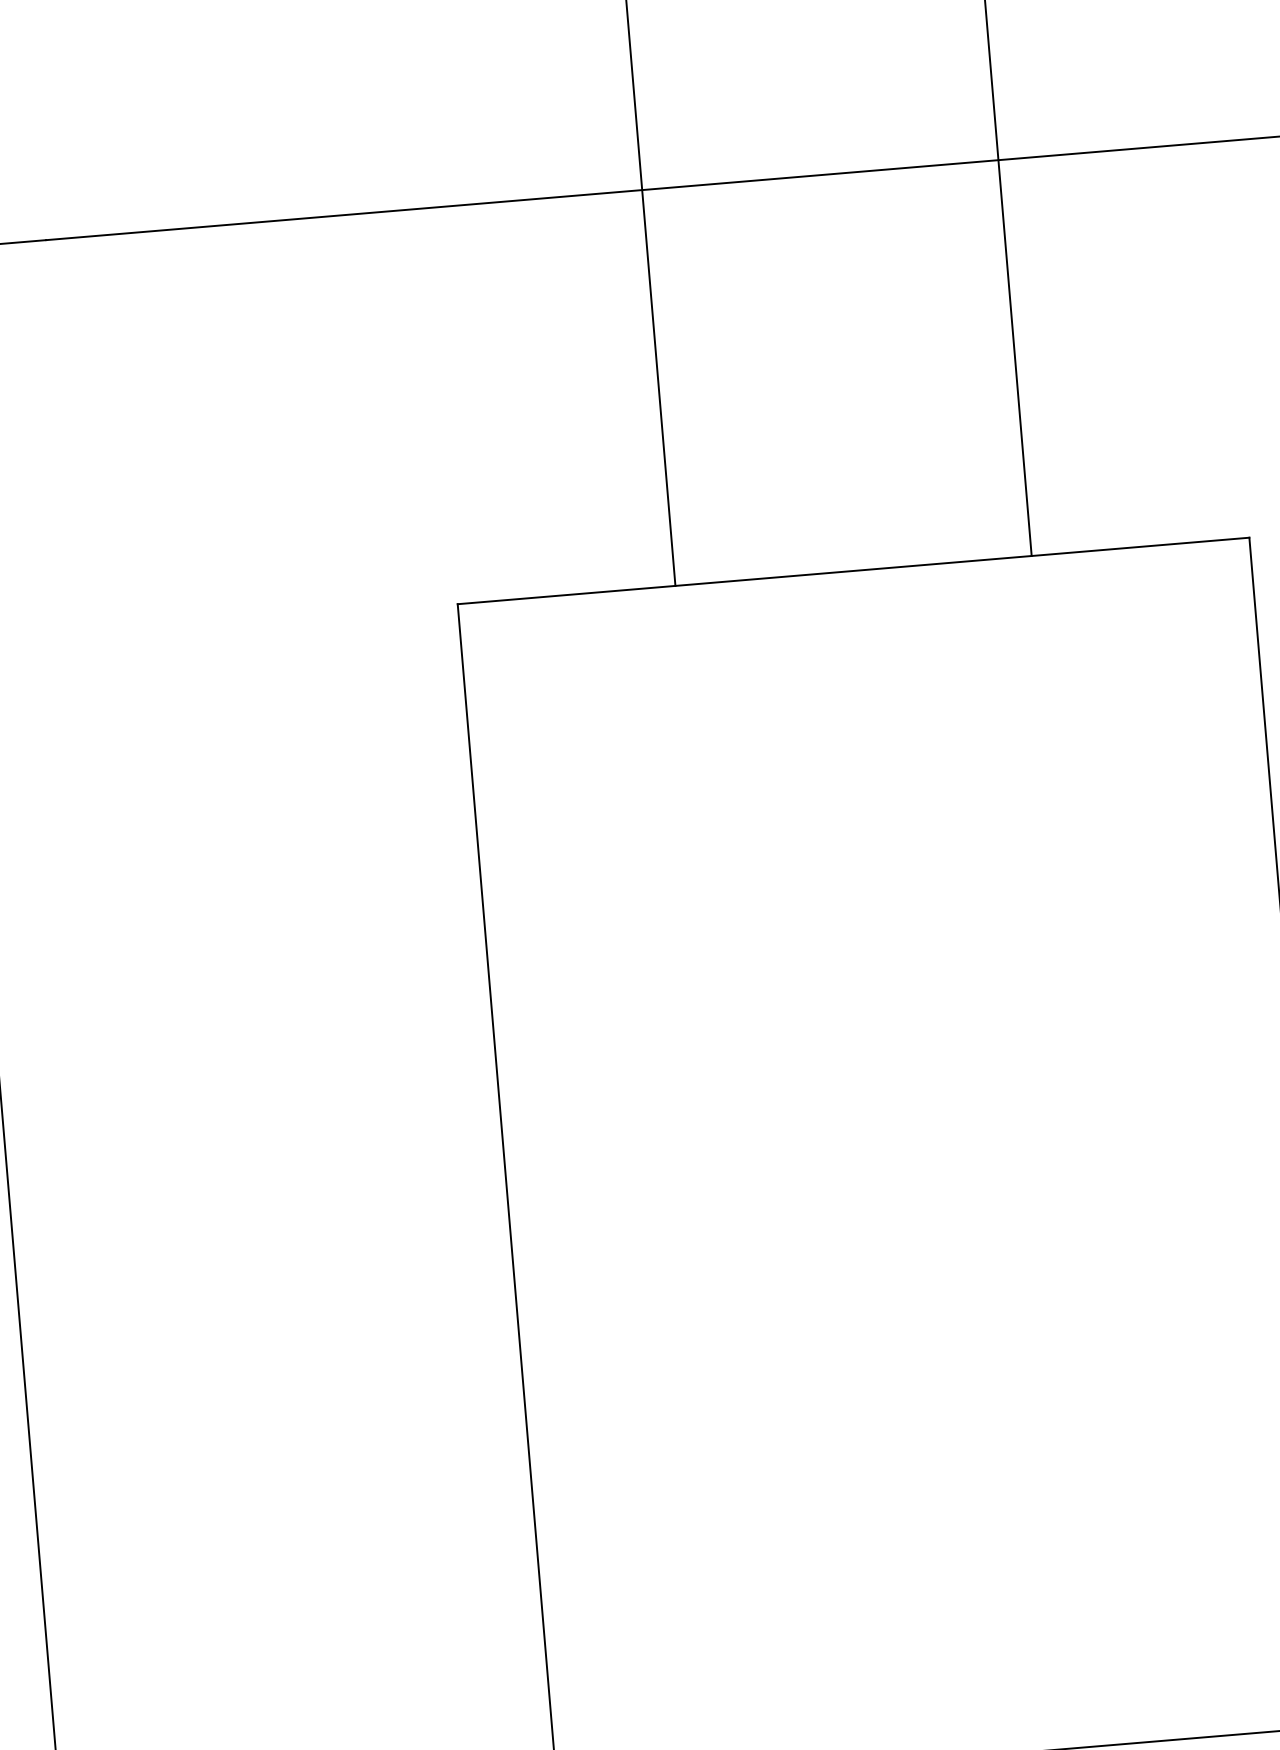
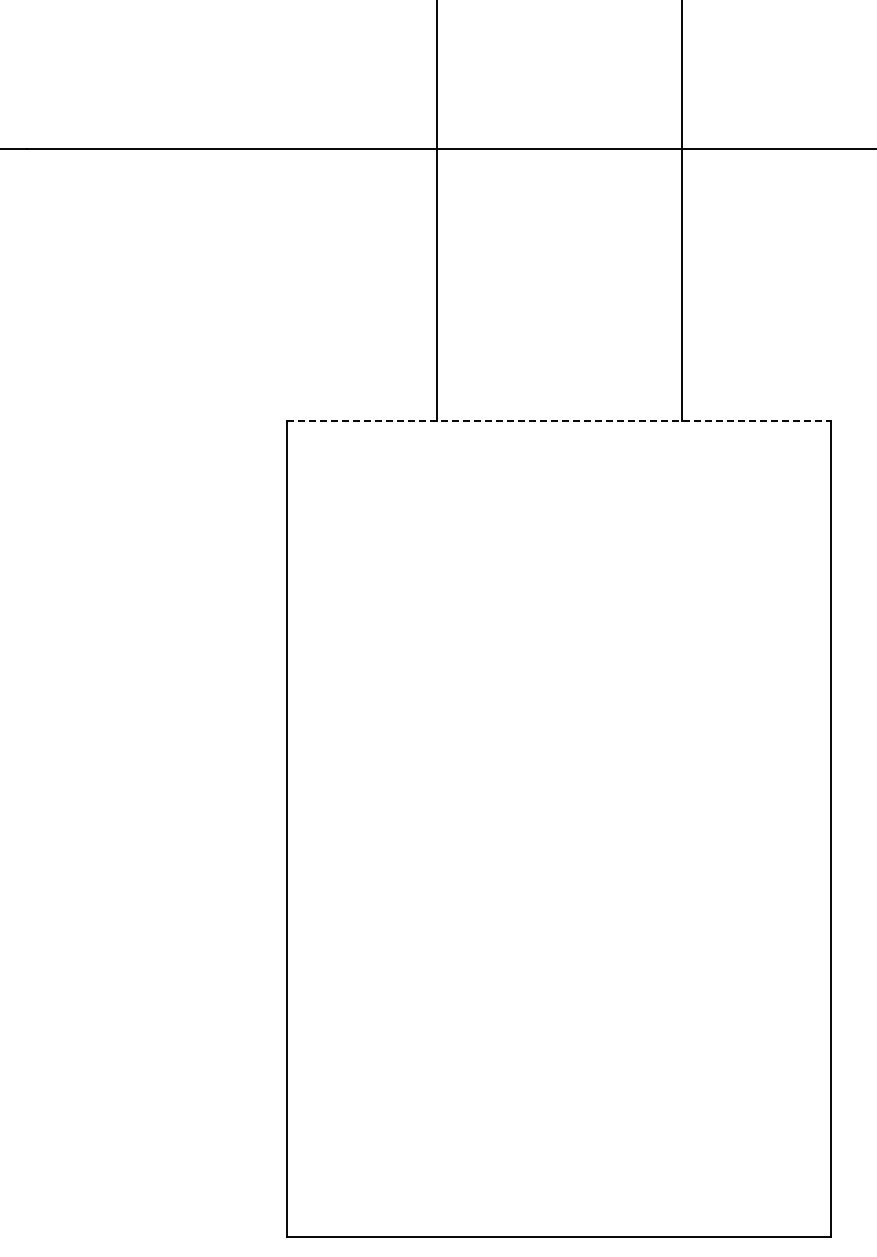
line: (854, 570) -> (559, 420), solid -> dashed

